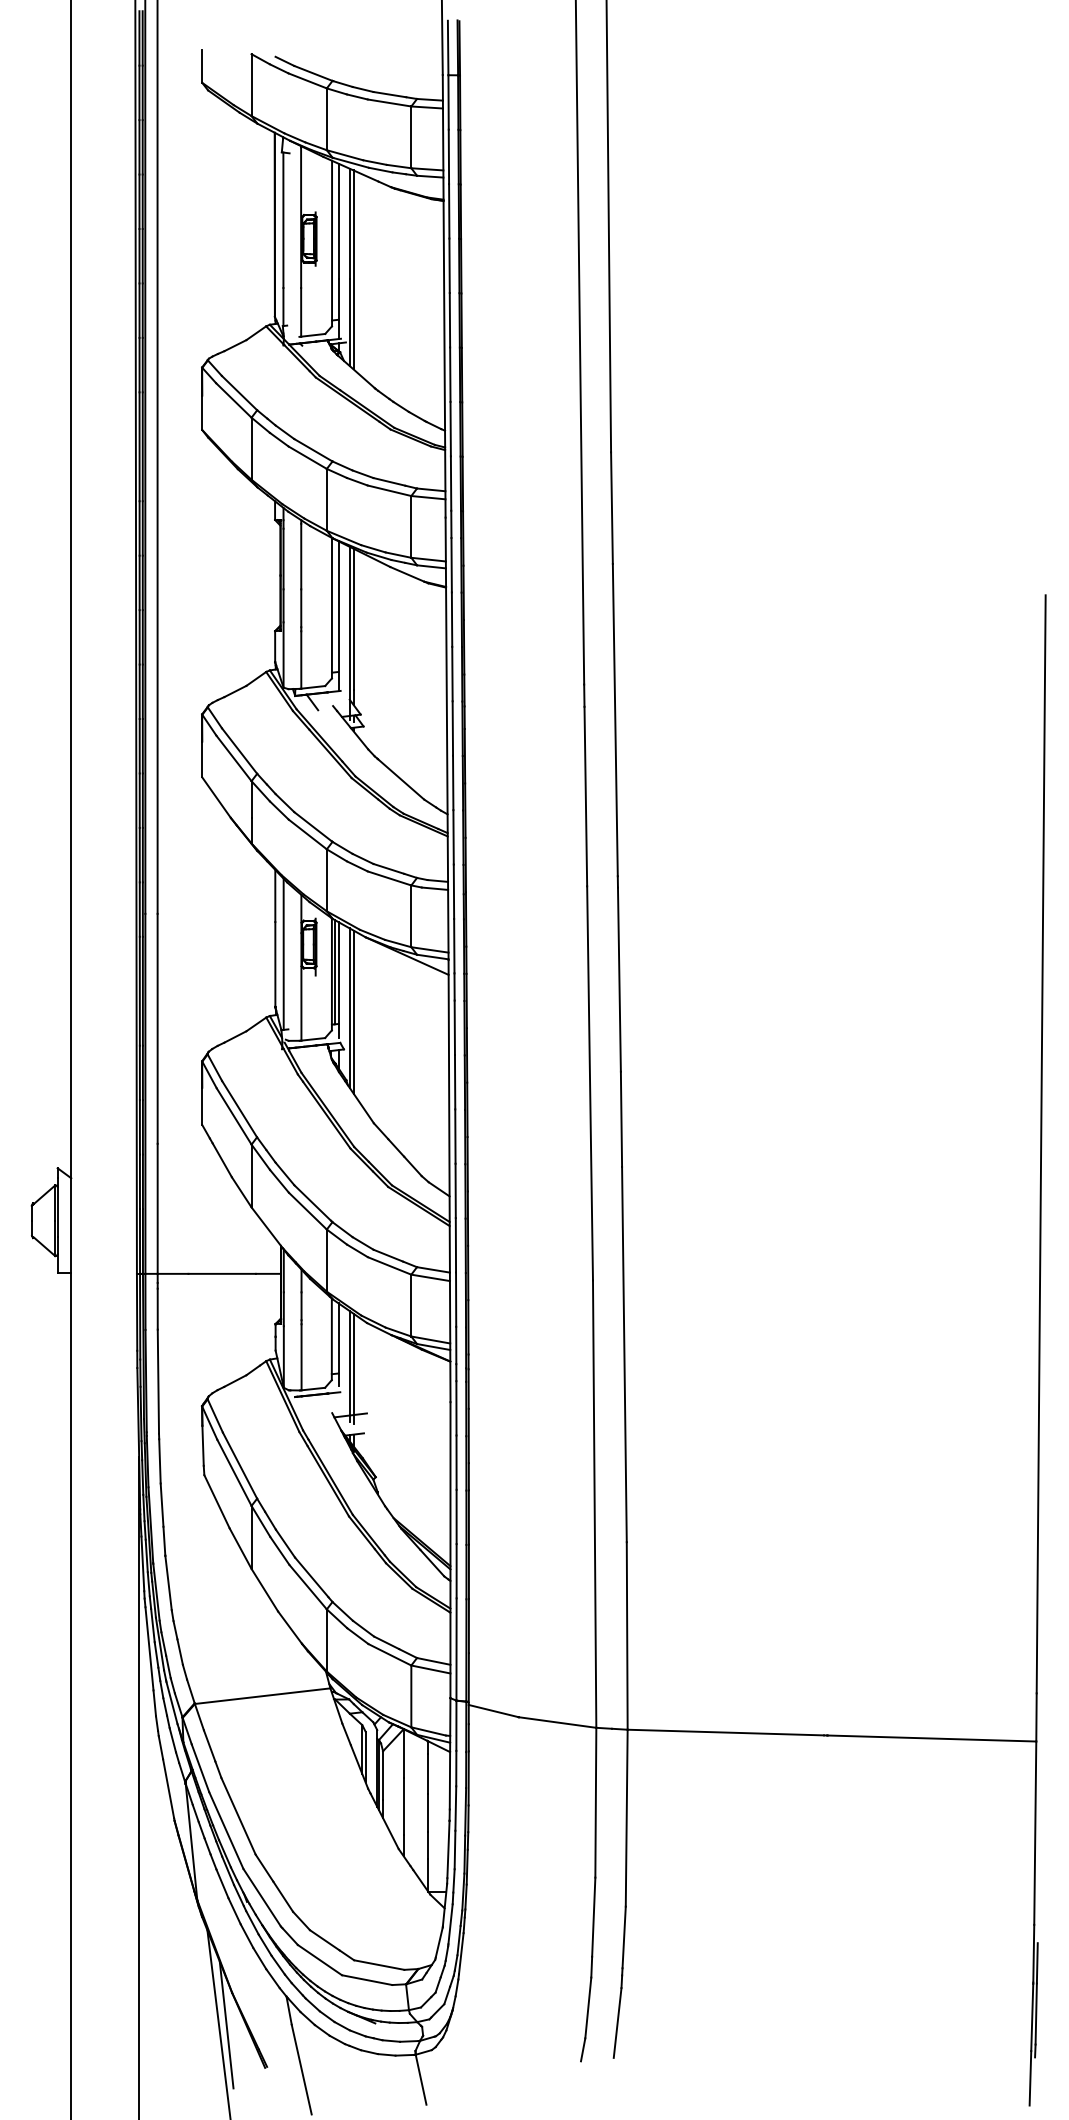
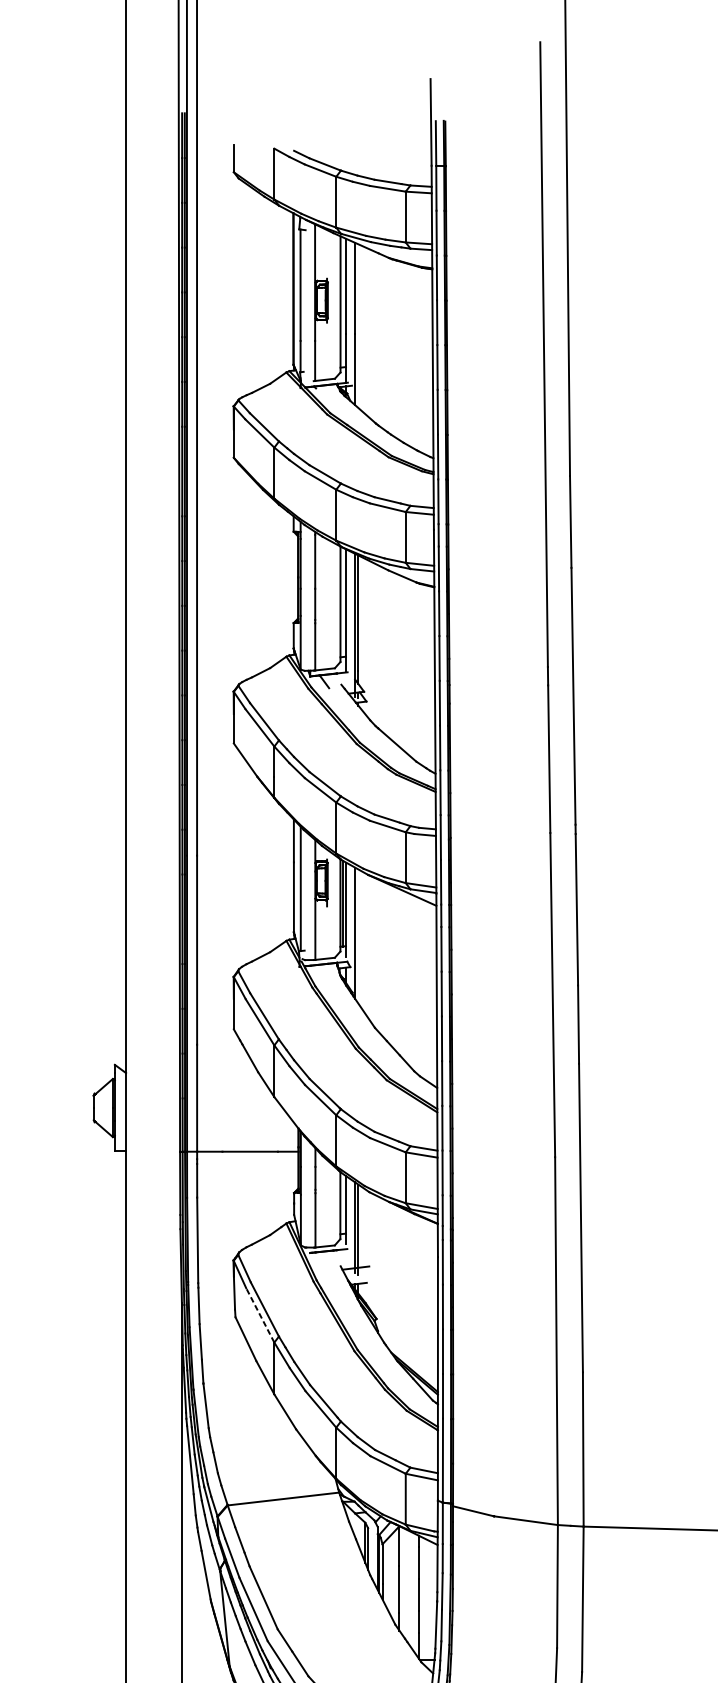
line: (353, 269) -> (358, 325), removed
line: (353, 1011) -> (358, 935), removed
line: (234, 1472) -> (260, 1315), solid -> dashed

